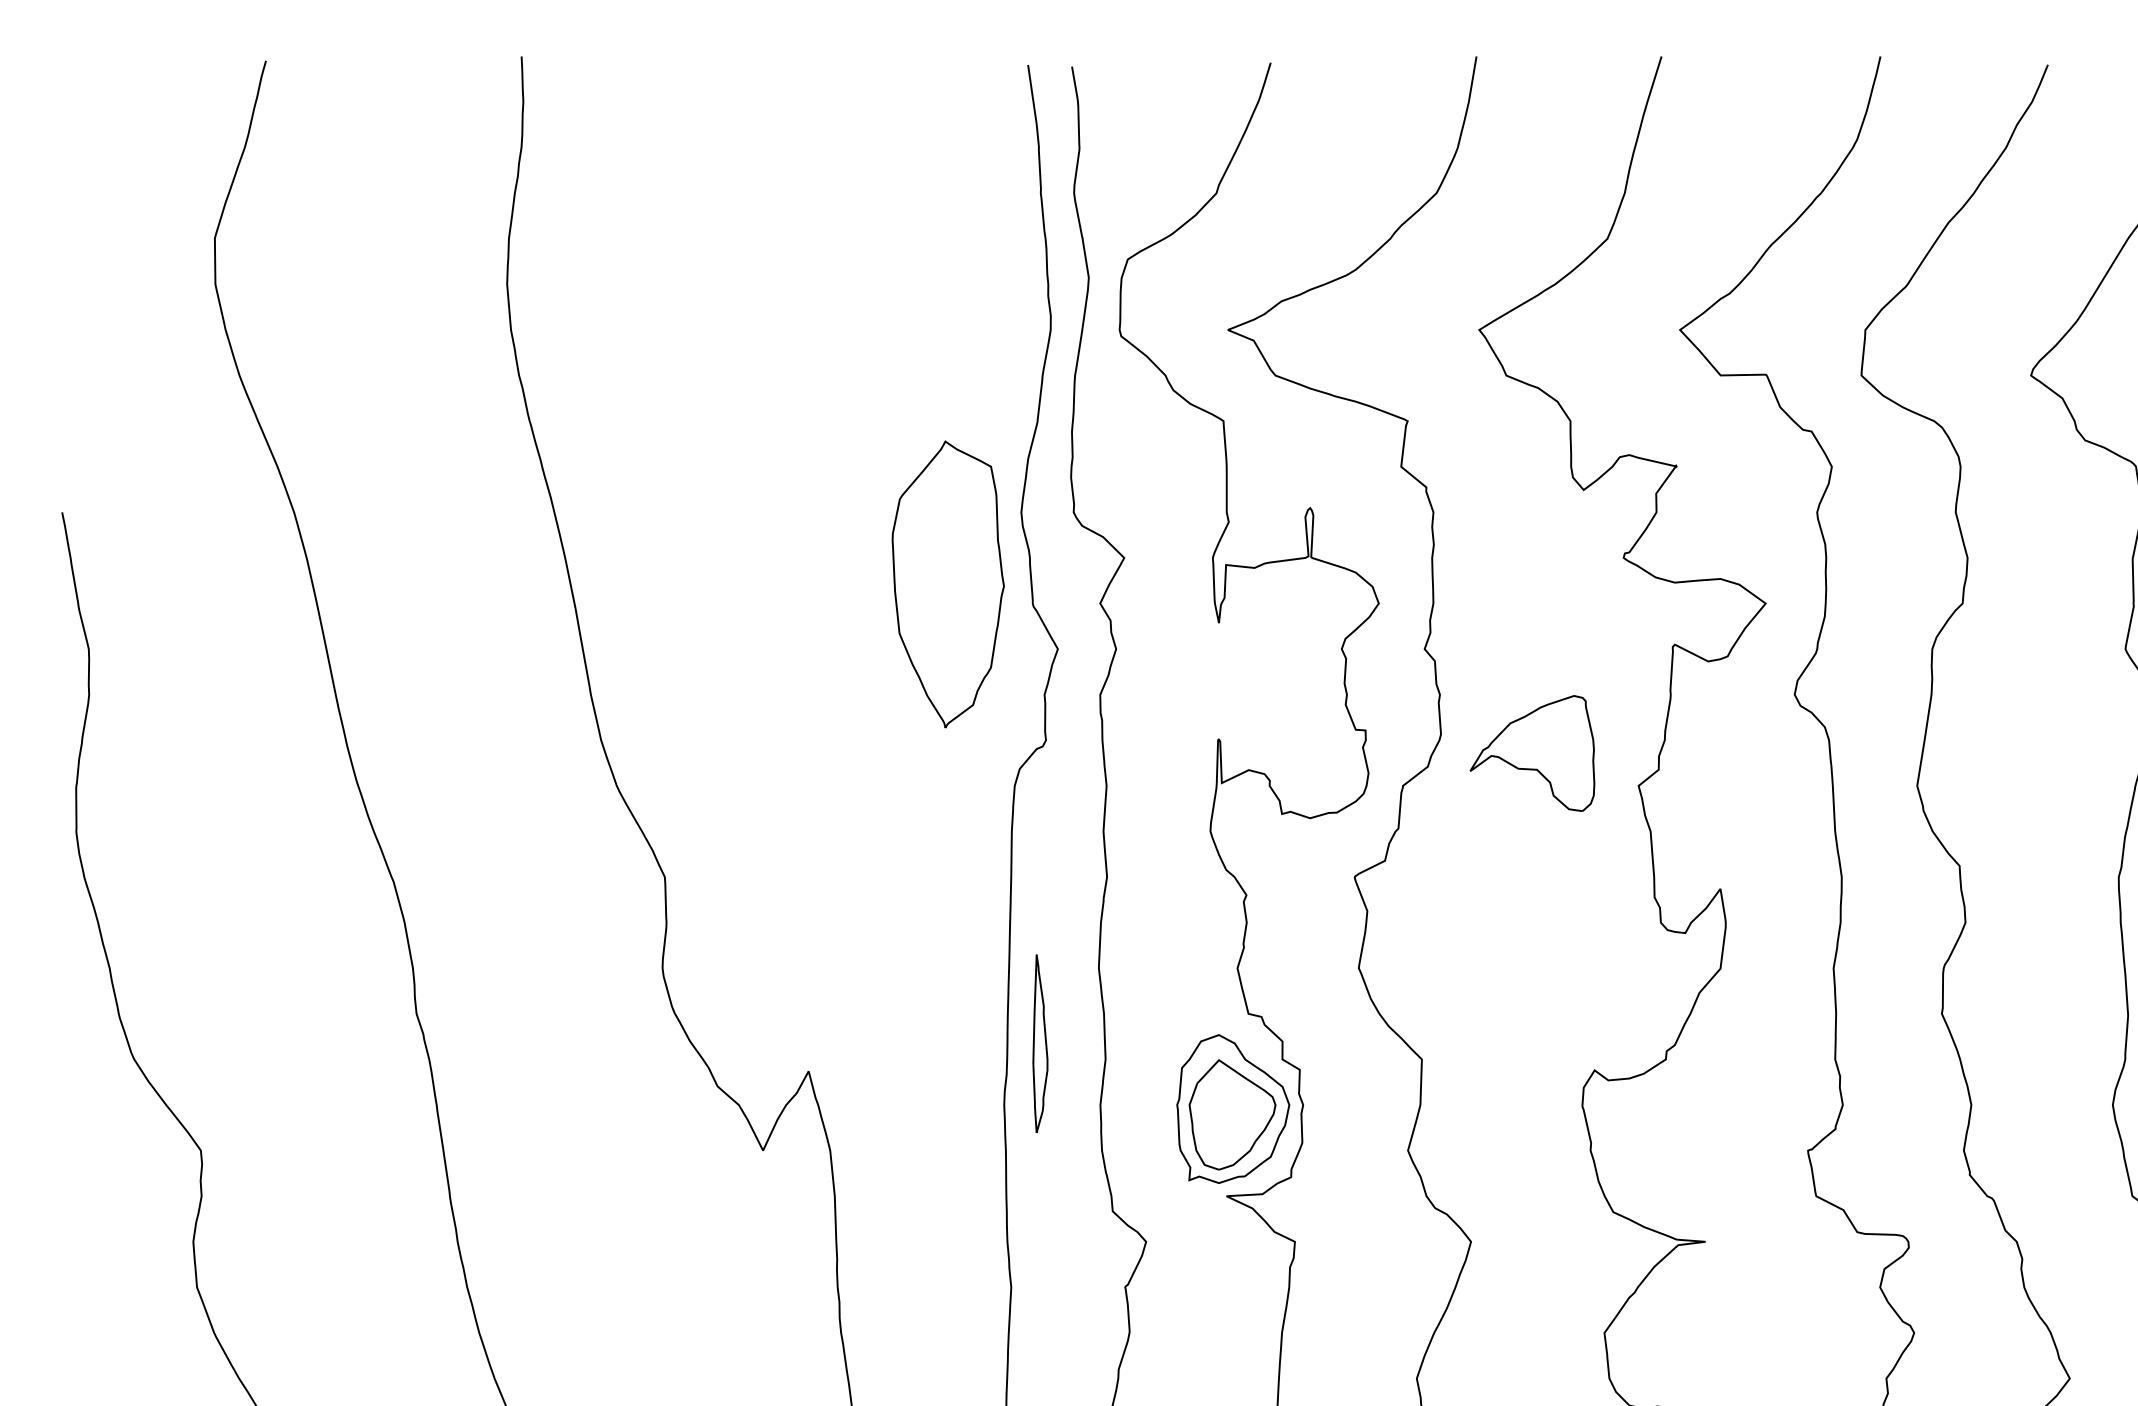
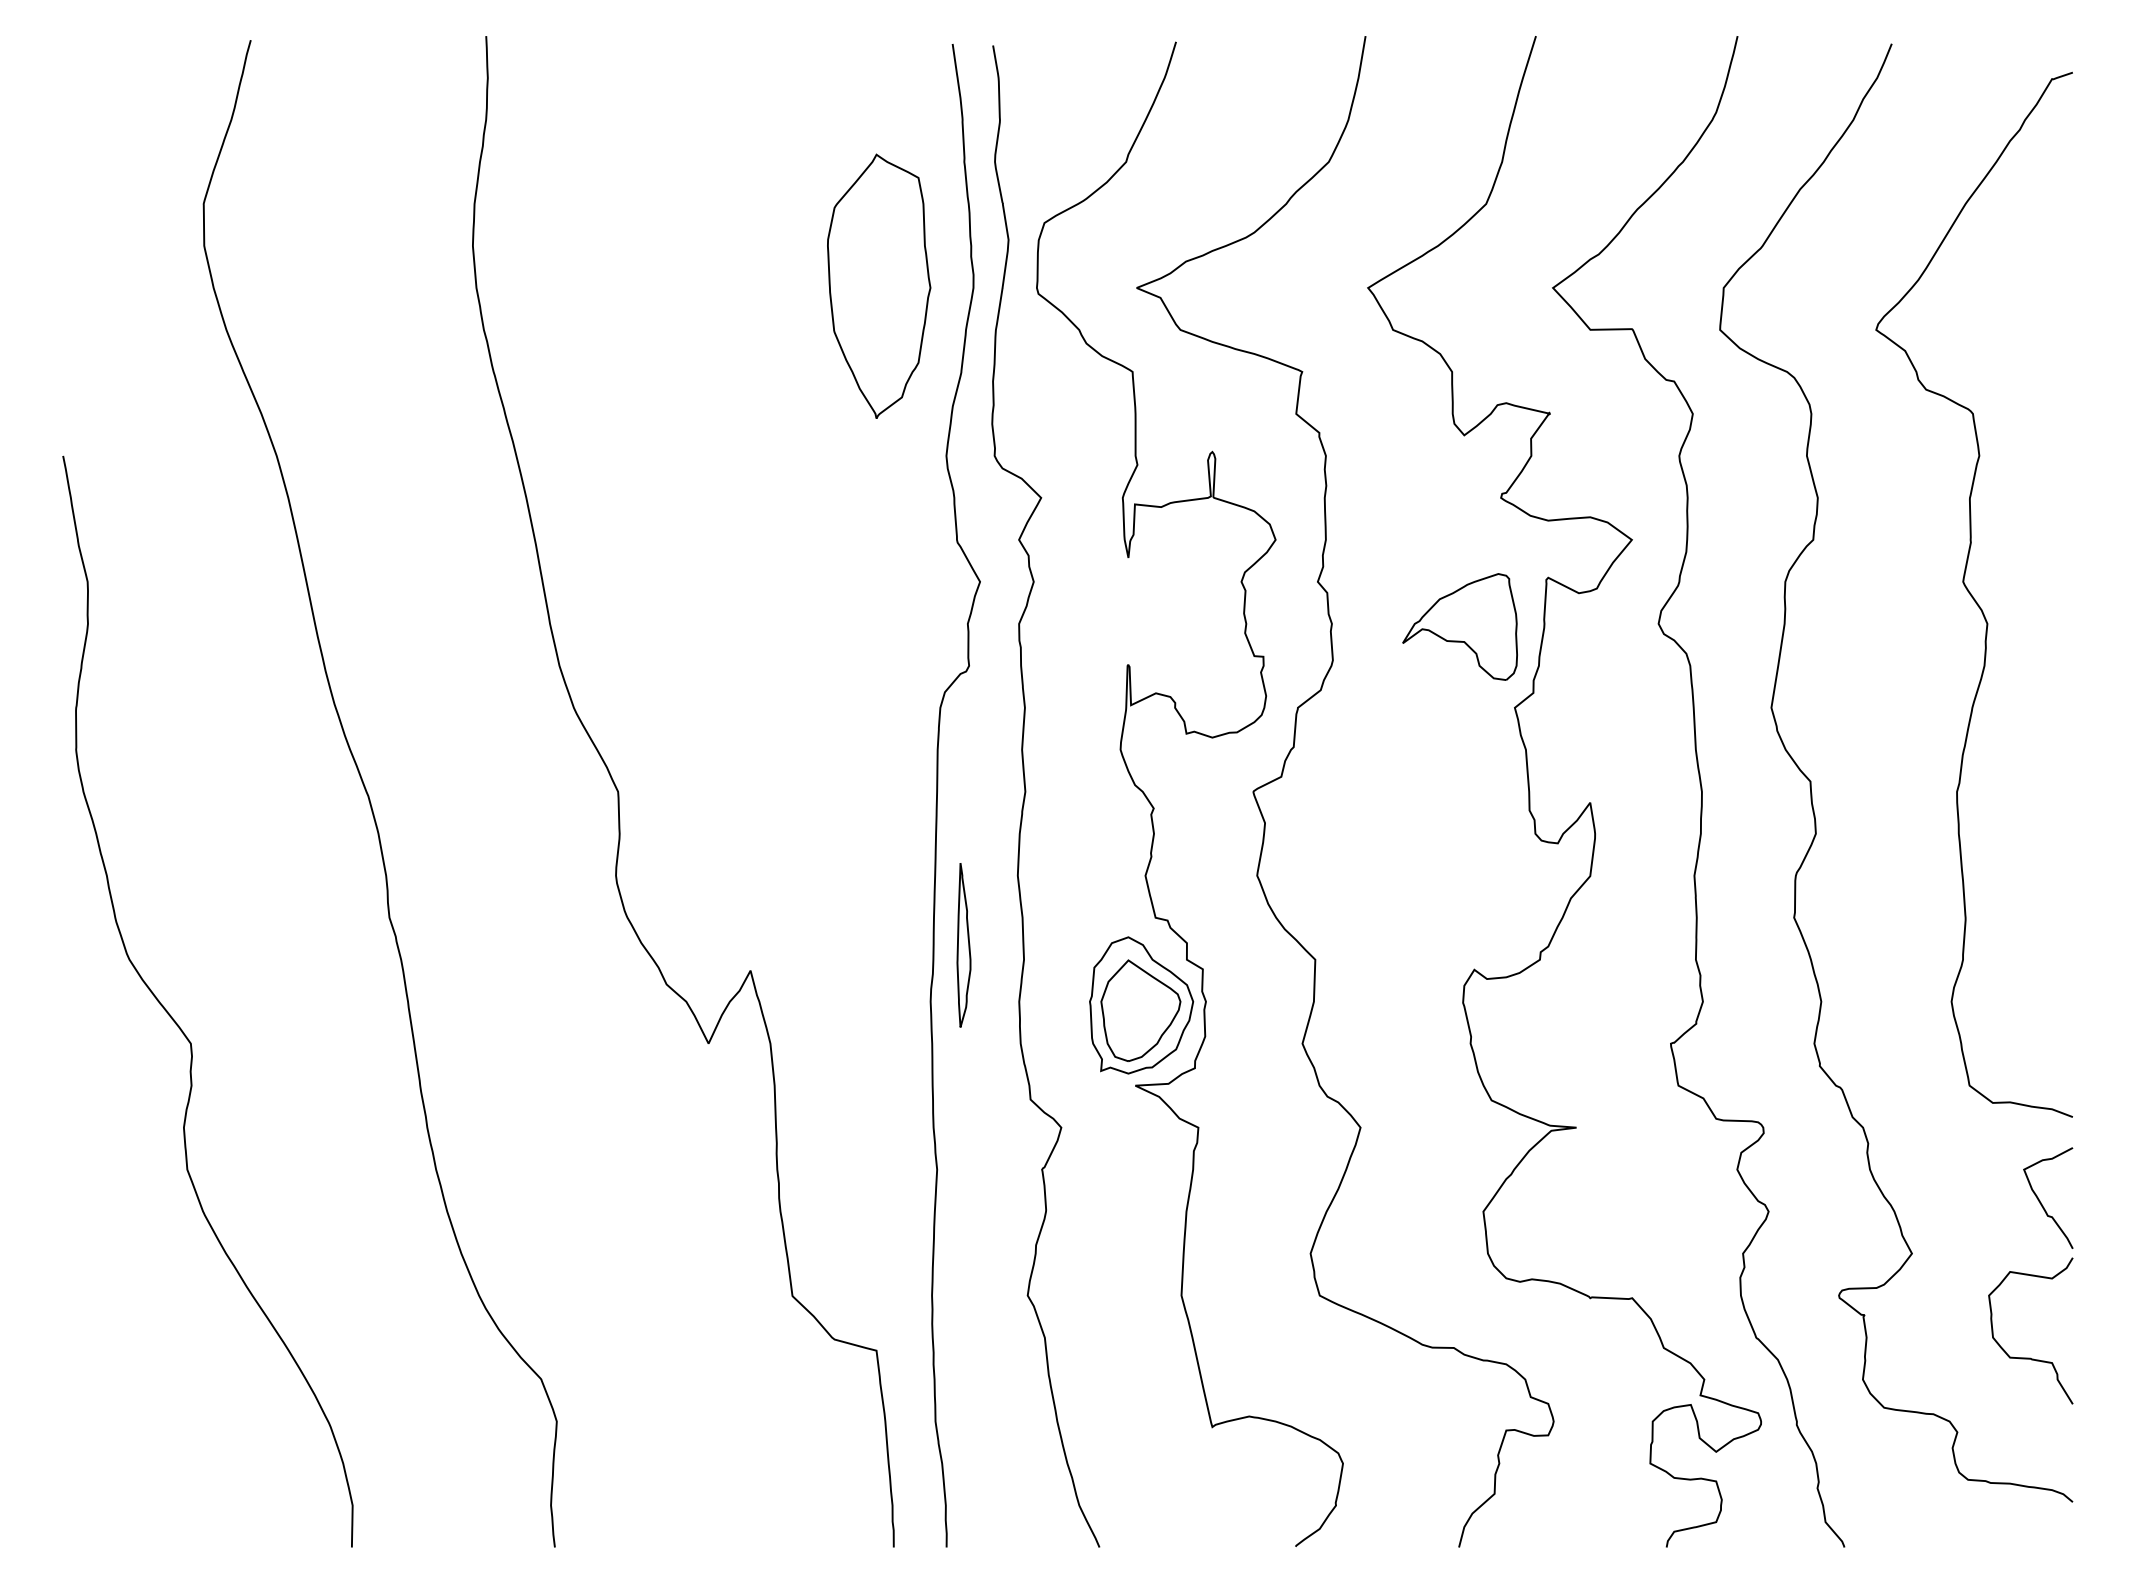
part: (948, 583) -> (879, 285), moved
part: (1531, 752) -> (1459, 626), moved

